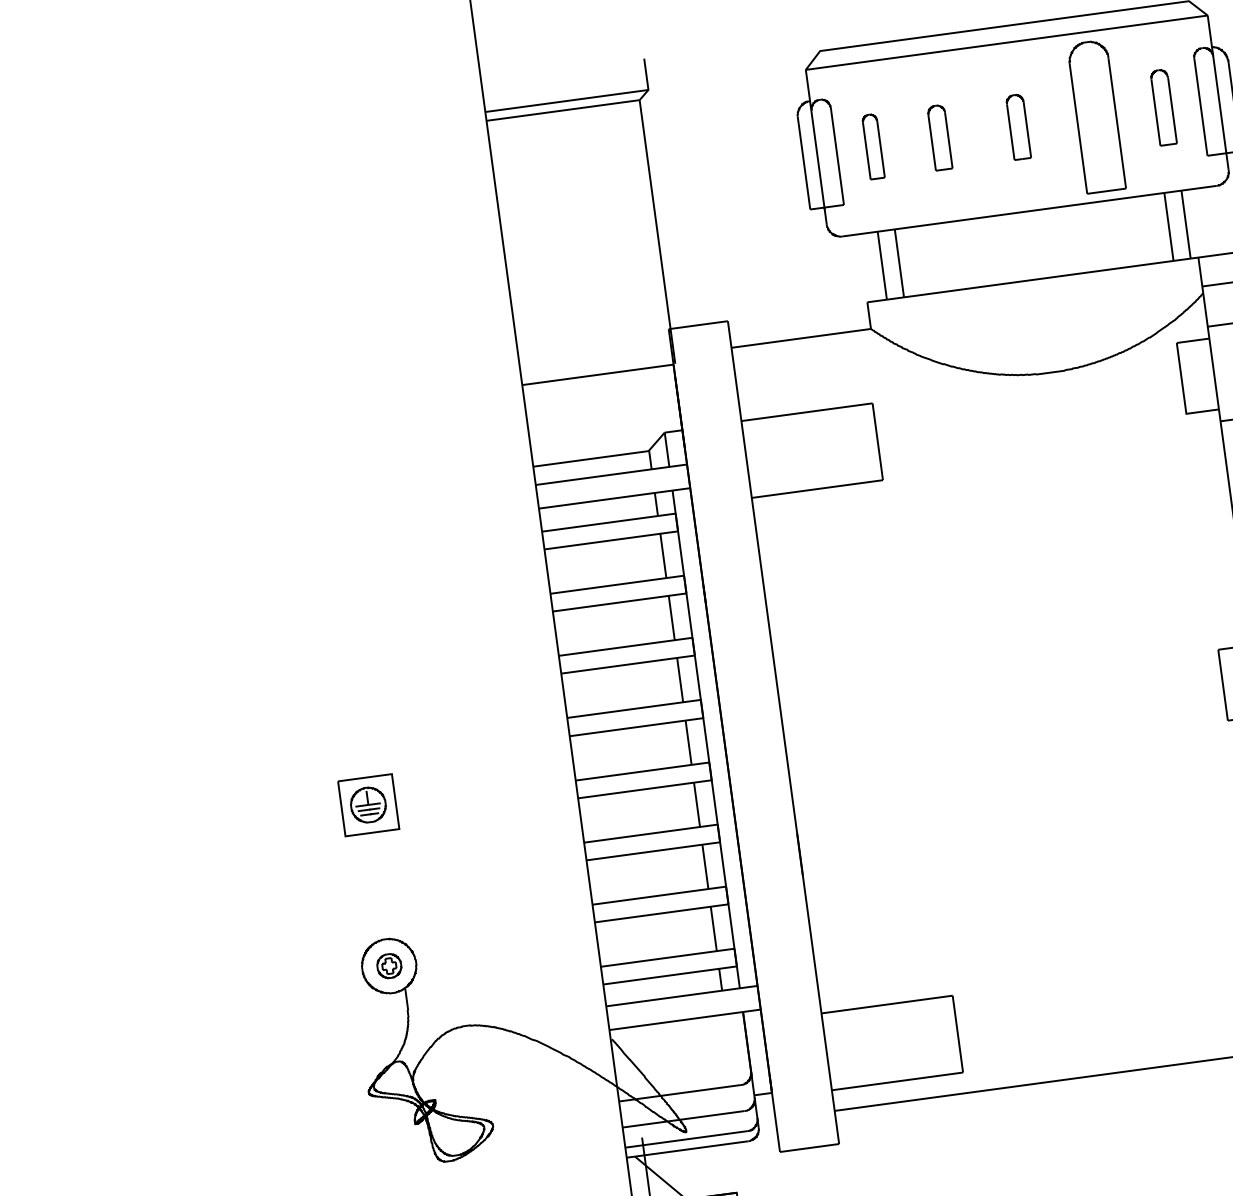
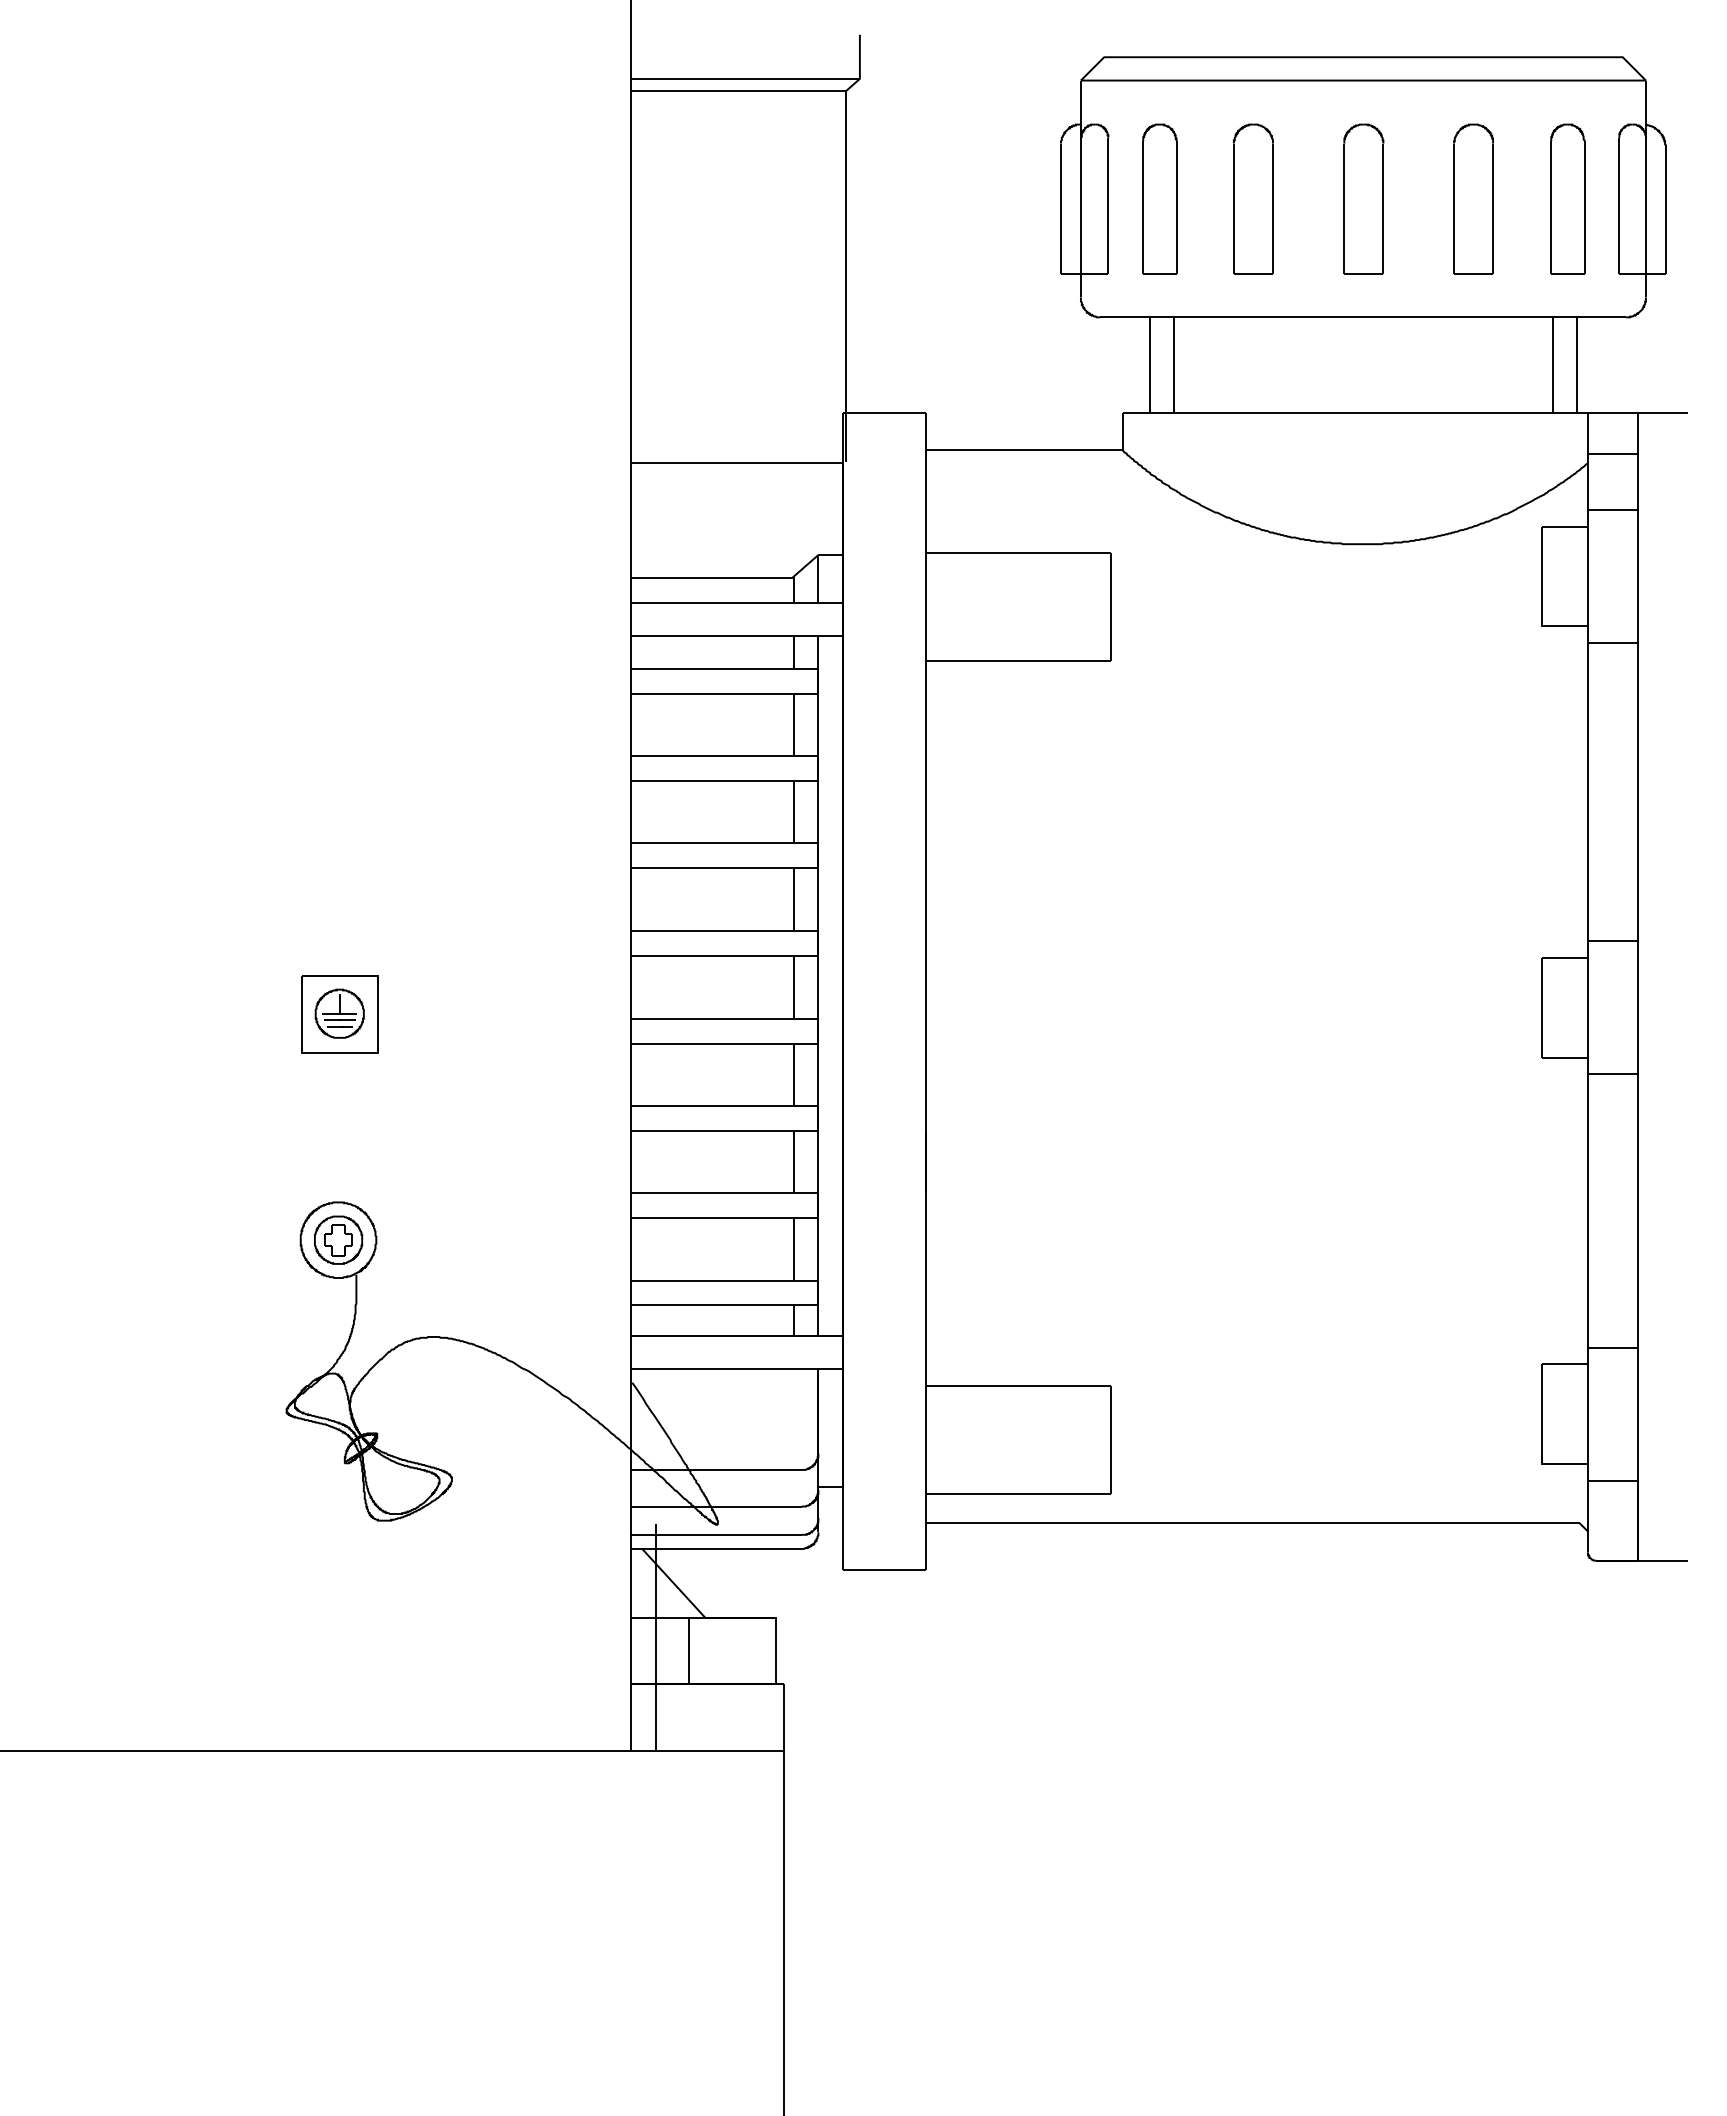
part: (1163, 107) -> (1567, 198), size x1.43
part: (1096, 116) -> (1473, 198), size x0.71
part: (1018, 126) -> (1363, 198), size x1.67
part: (939, 137) -> (1253, 198), size x1.67
part: (873, 146) -> (1159, 198), size x1.67
part: (389, 965) -> (338, 1239), size x1.43

